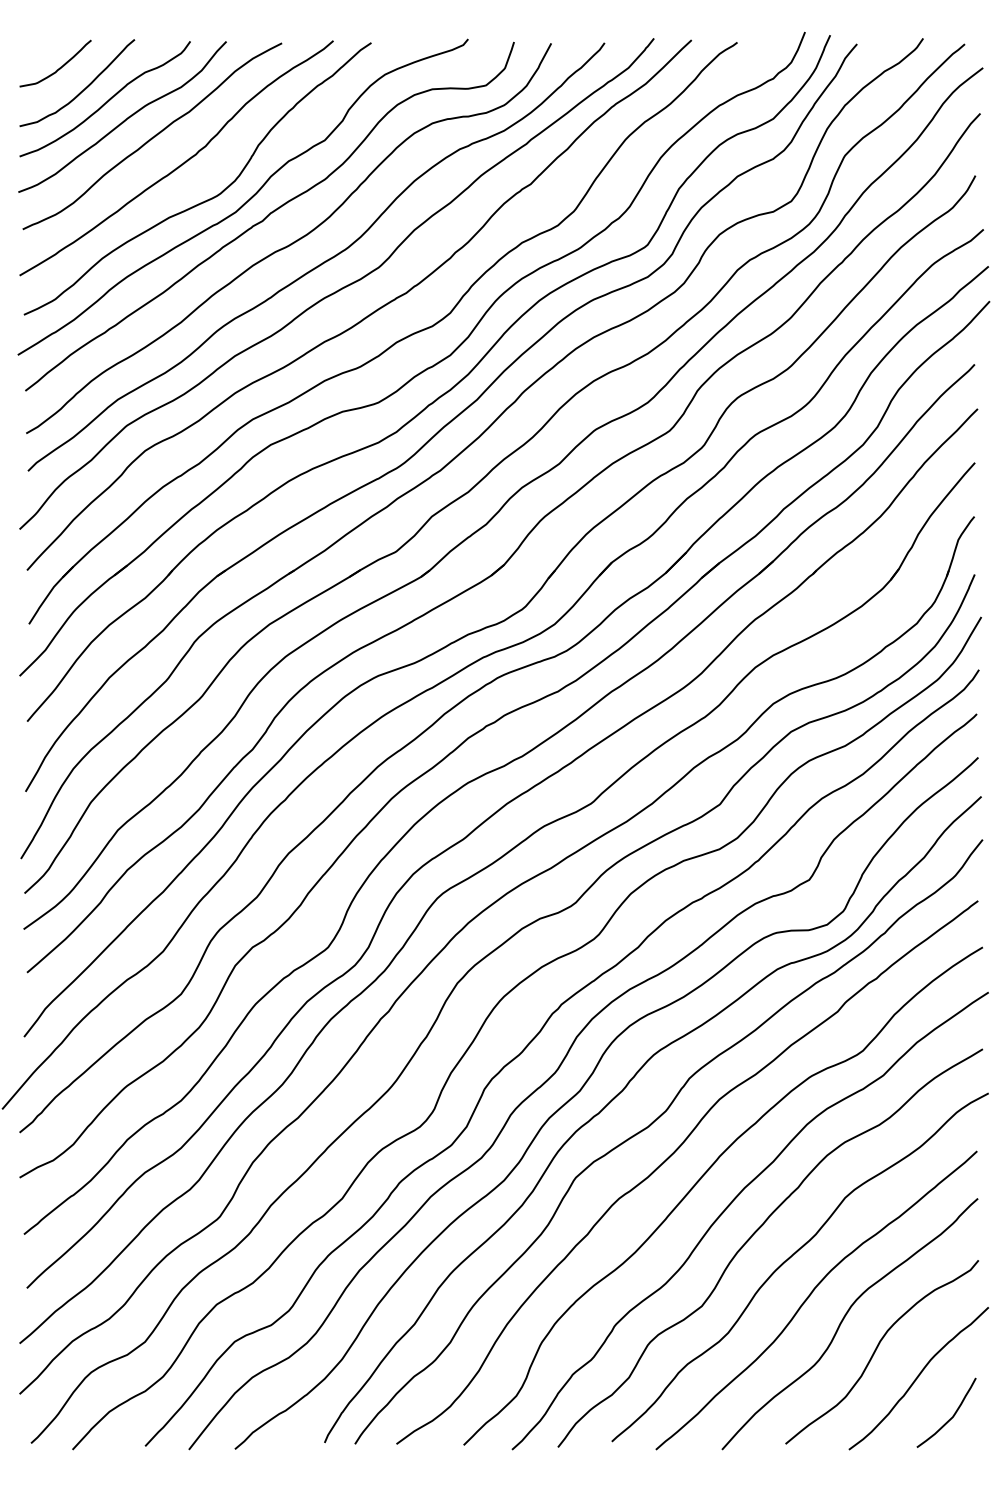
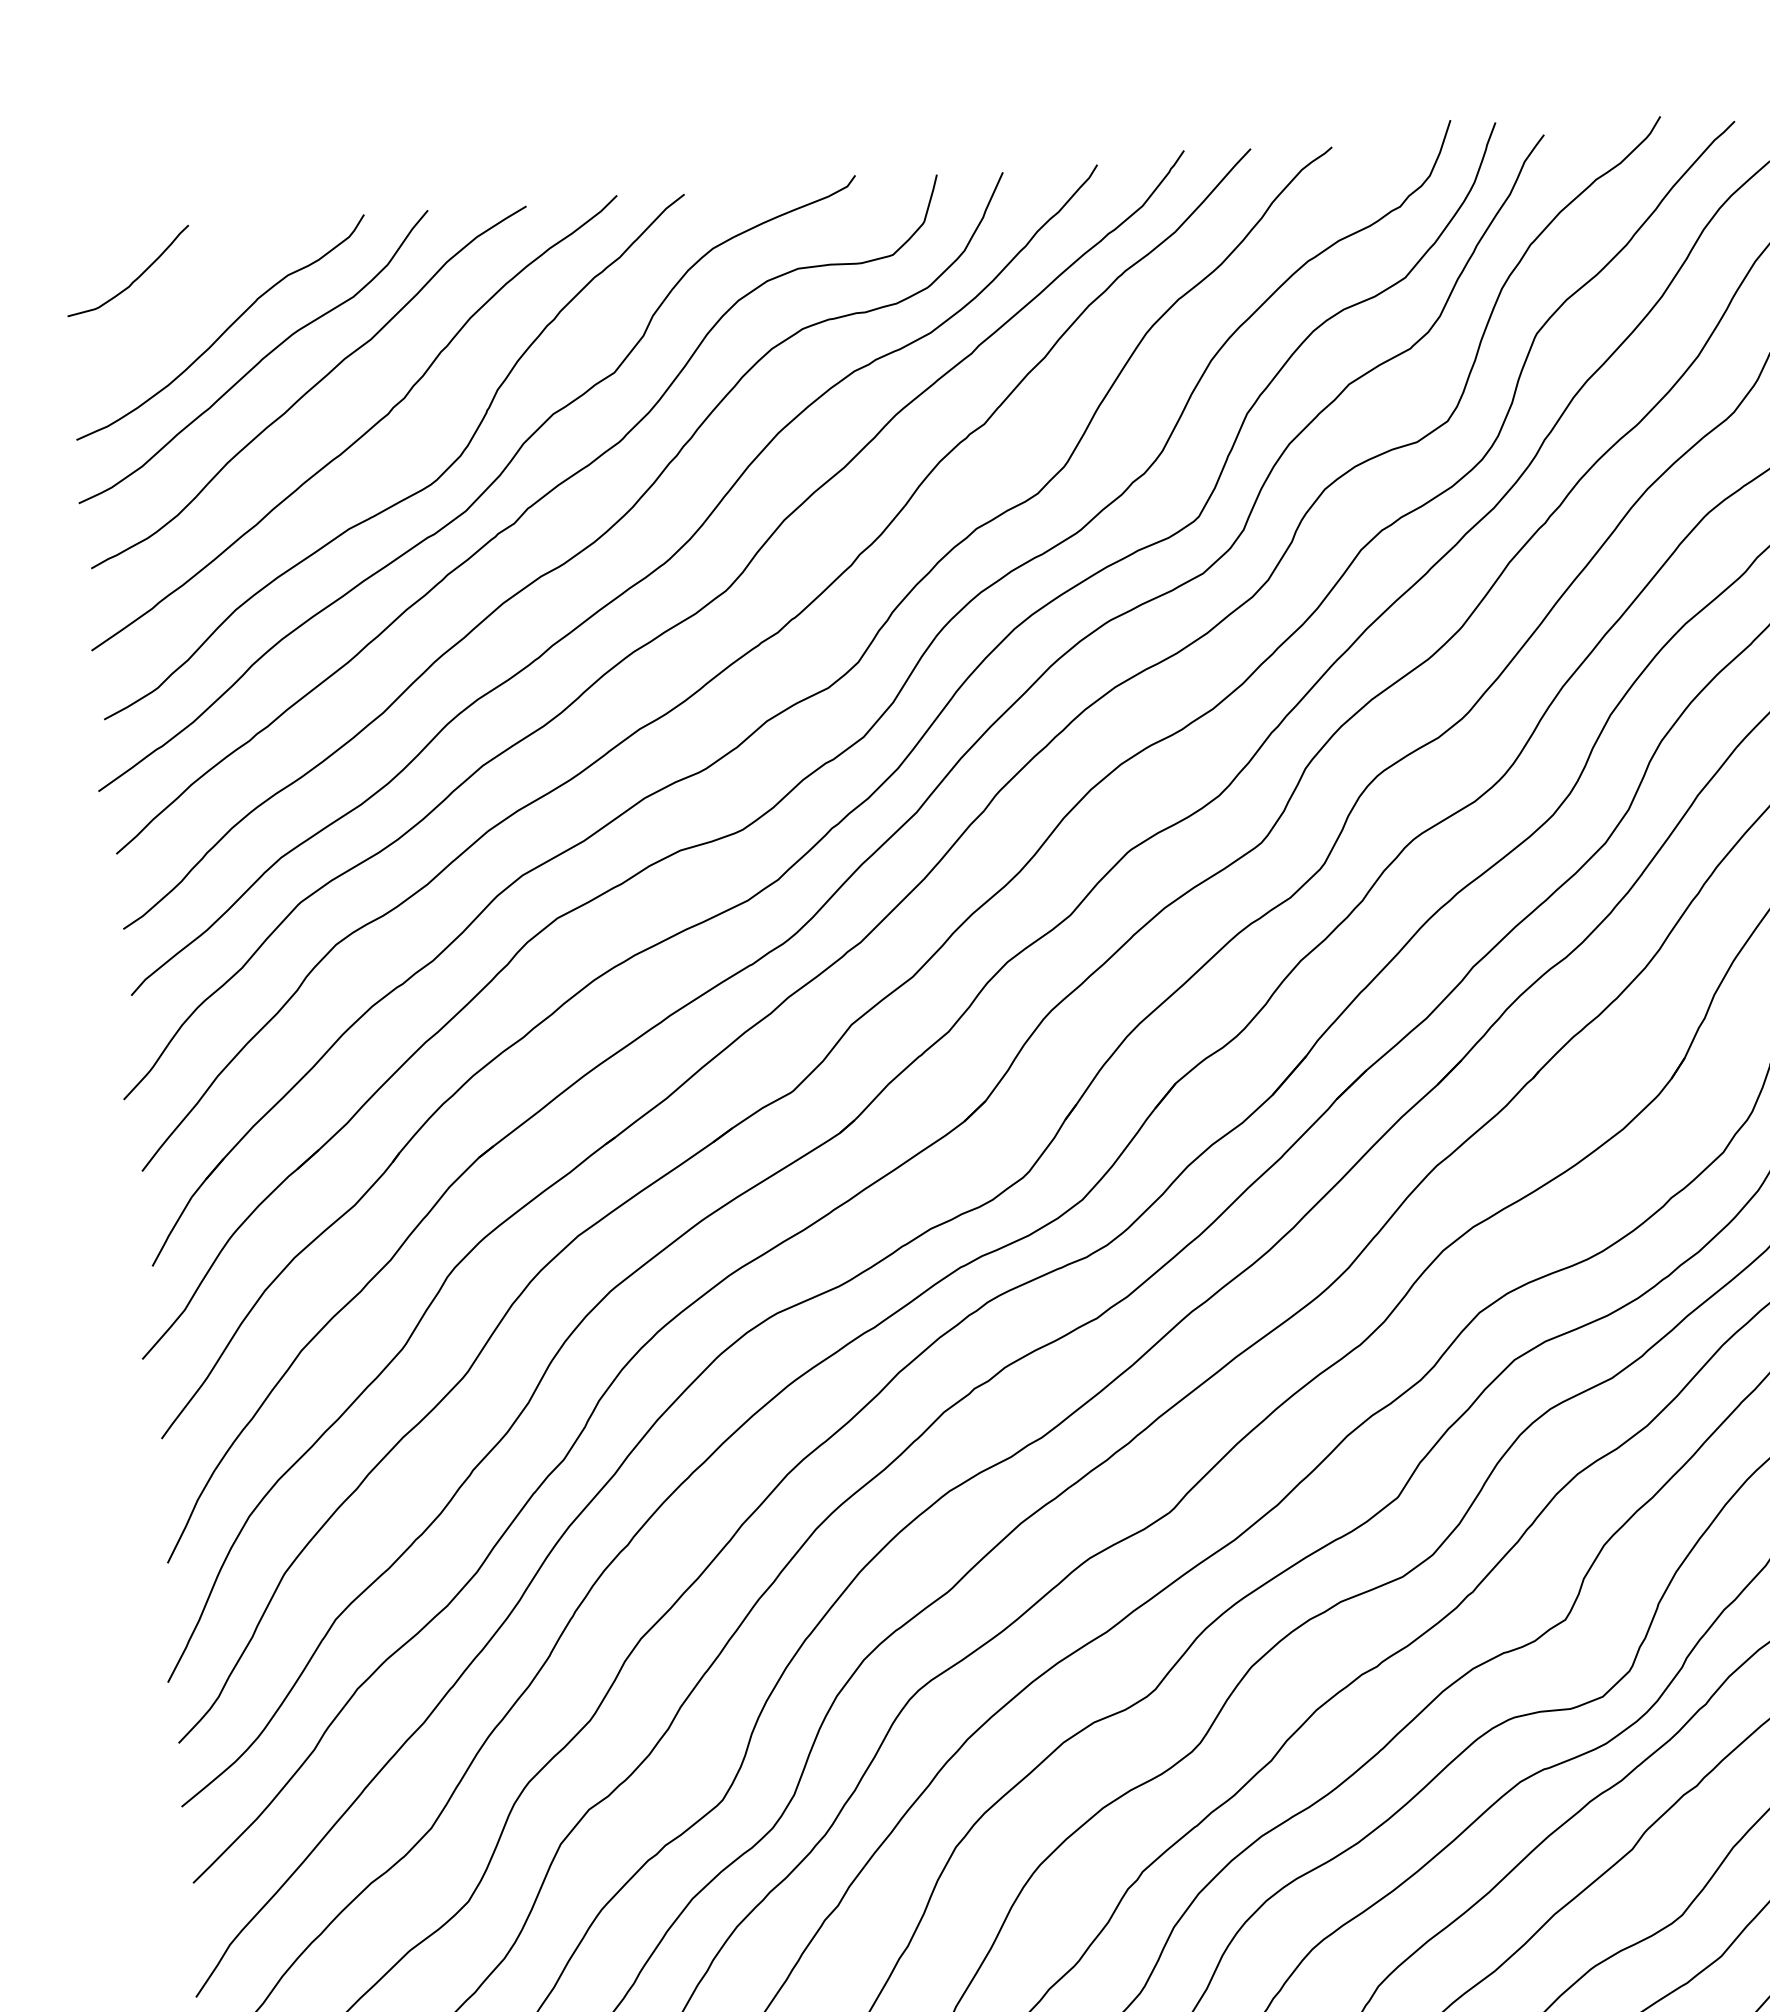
curve: (81, 90) -> (177, 315), removed

